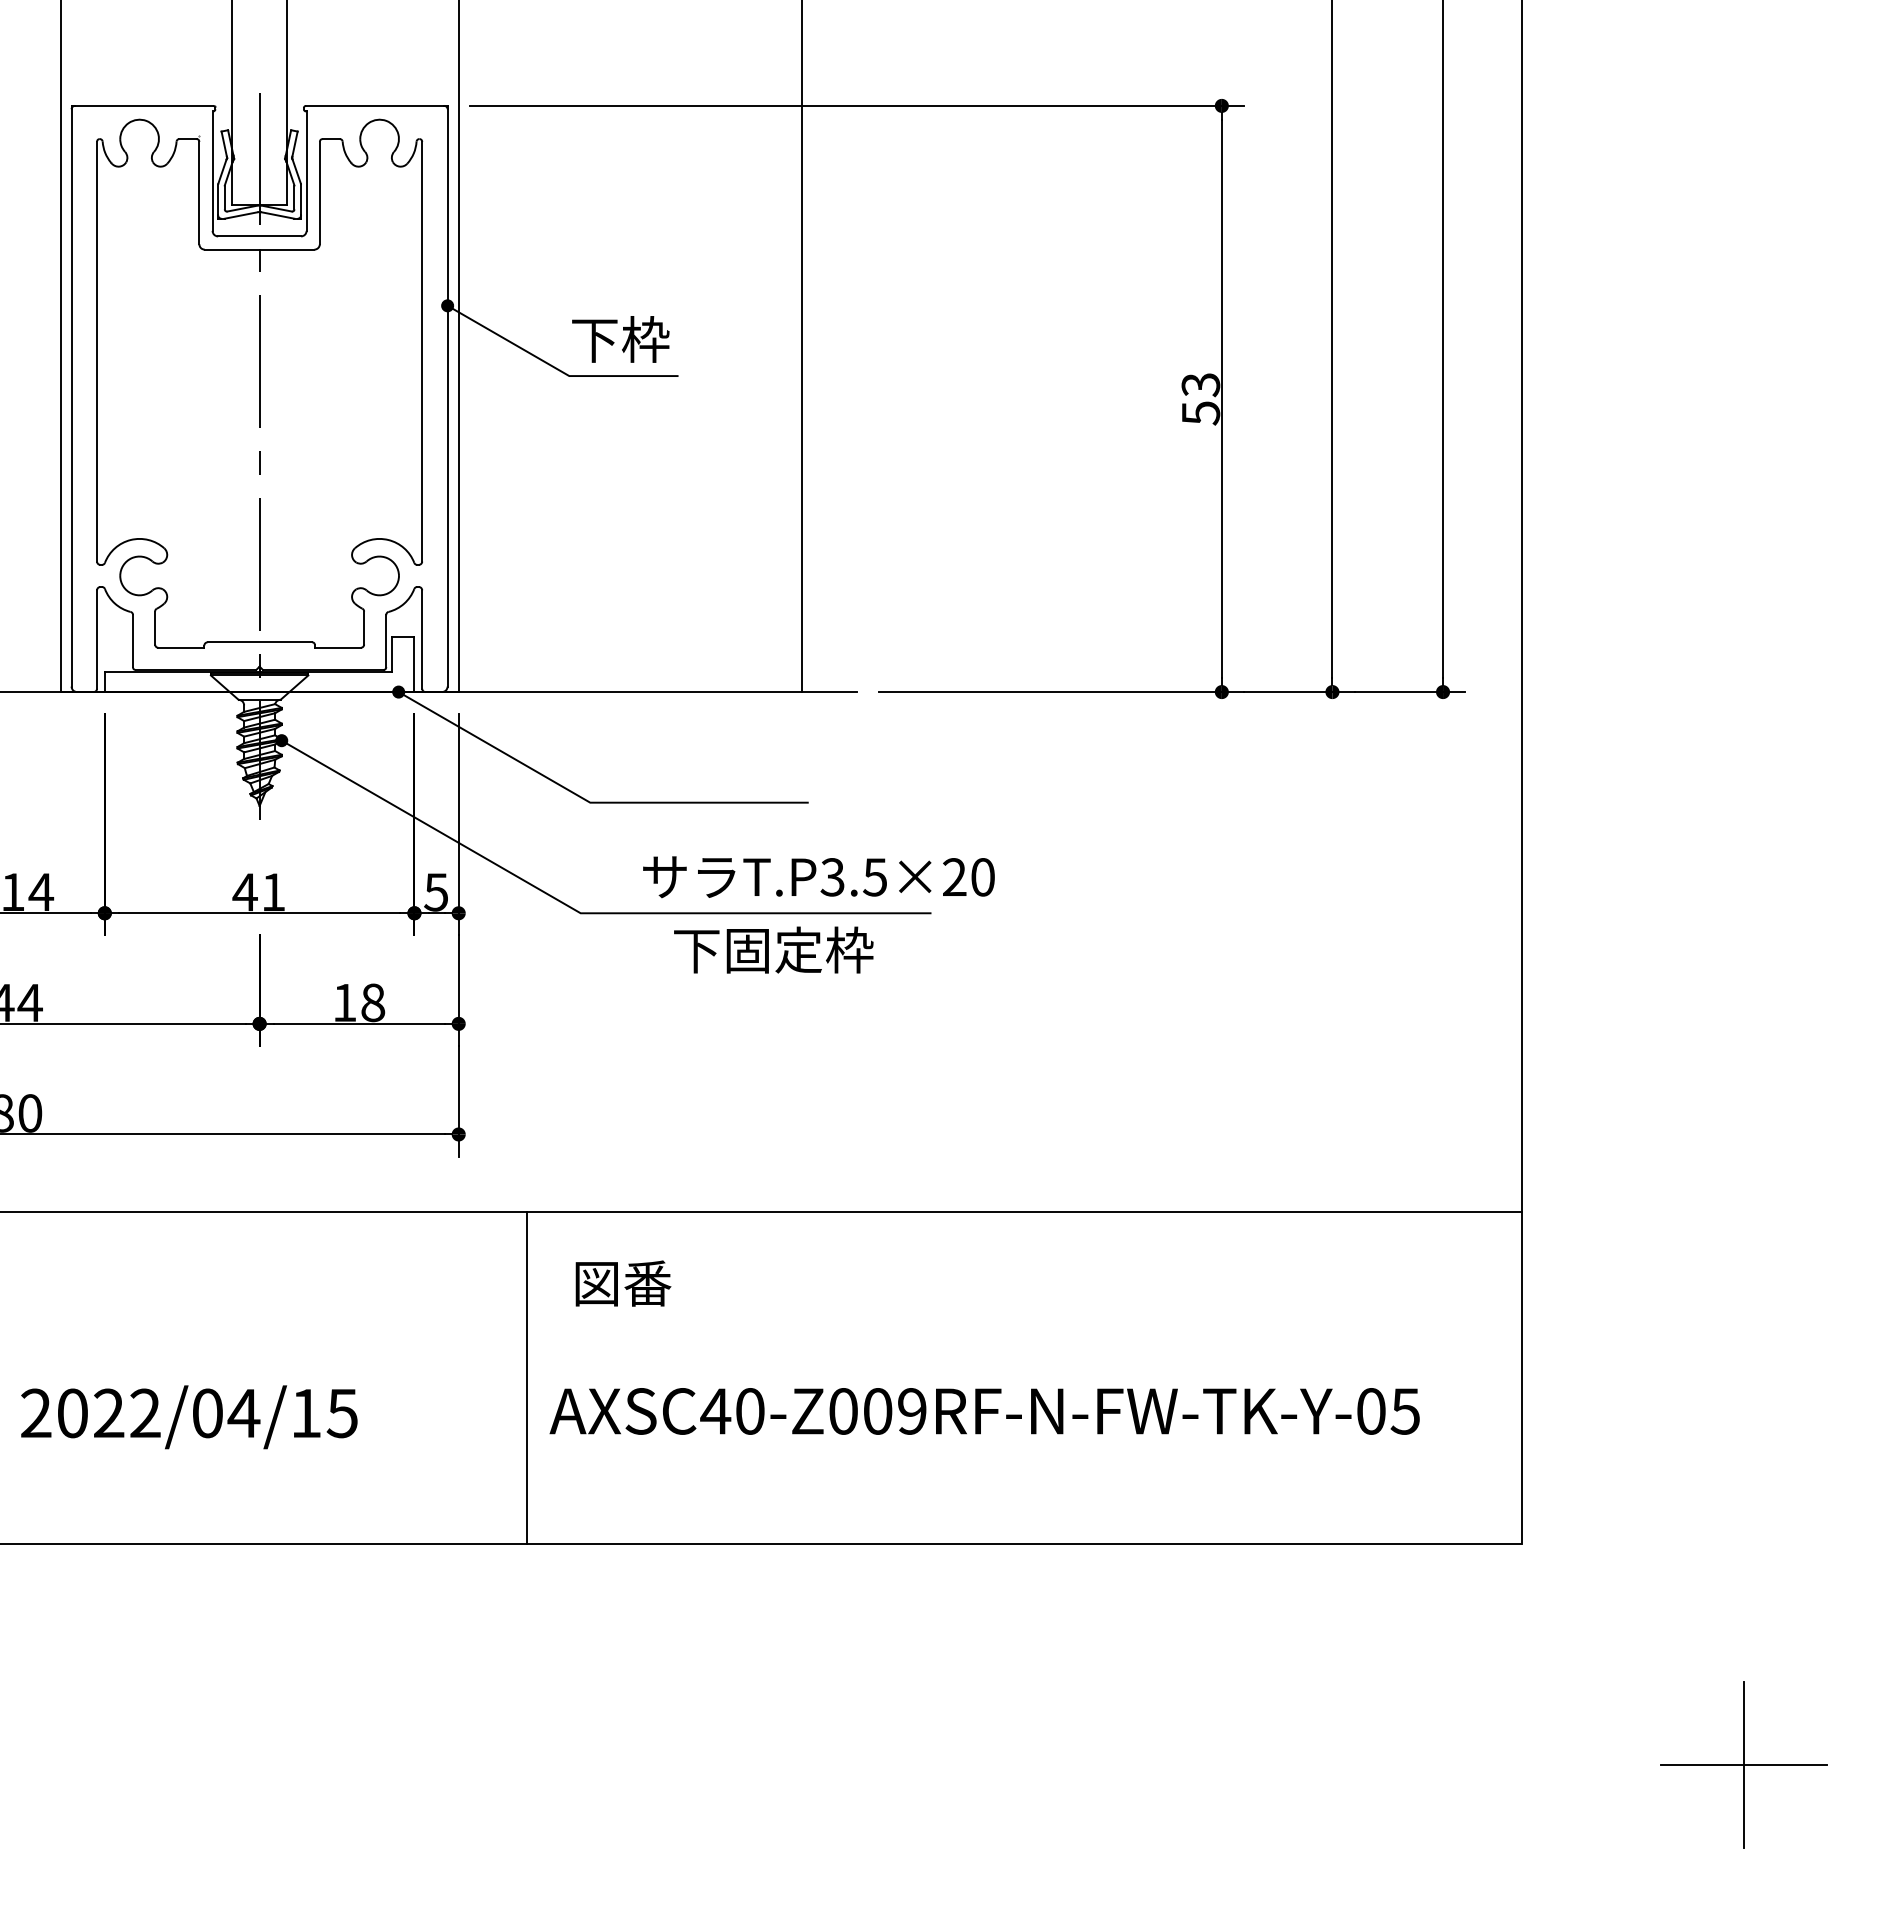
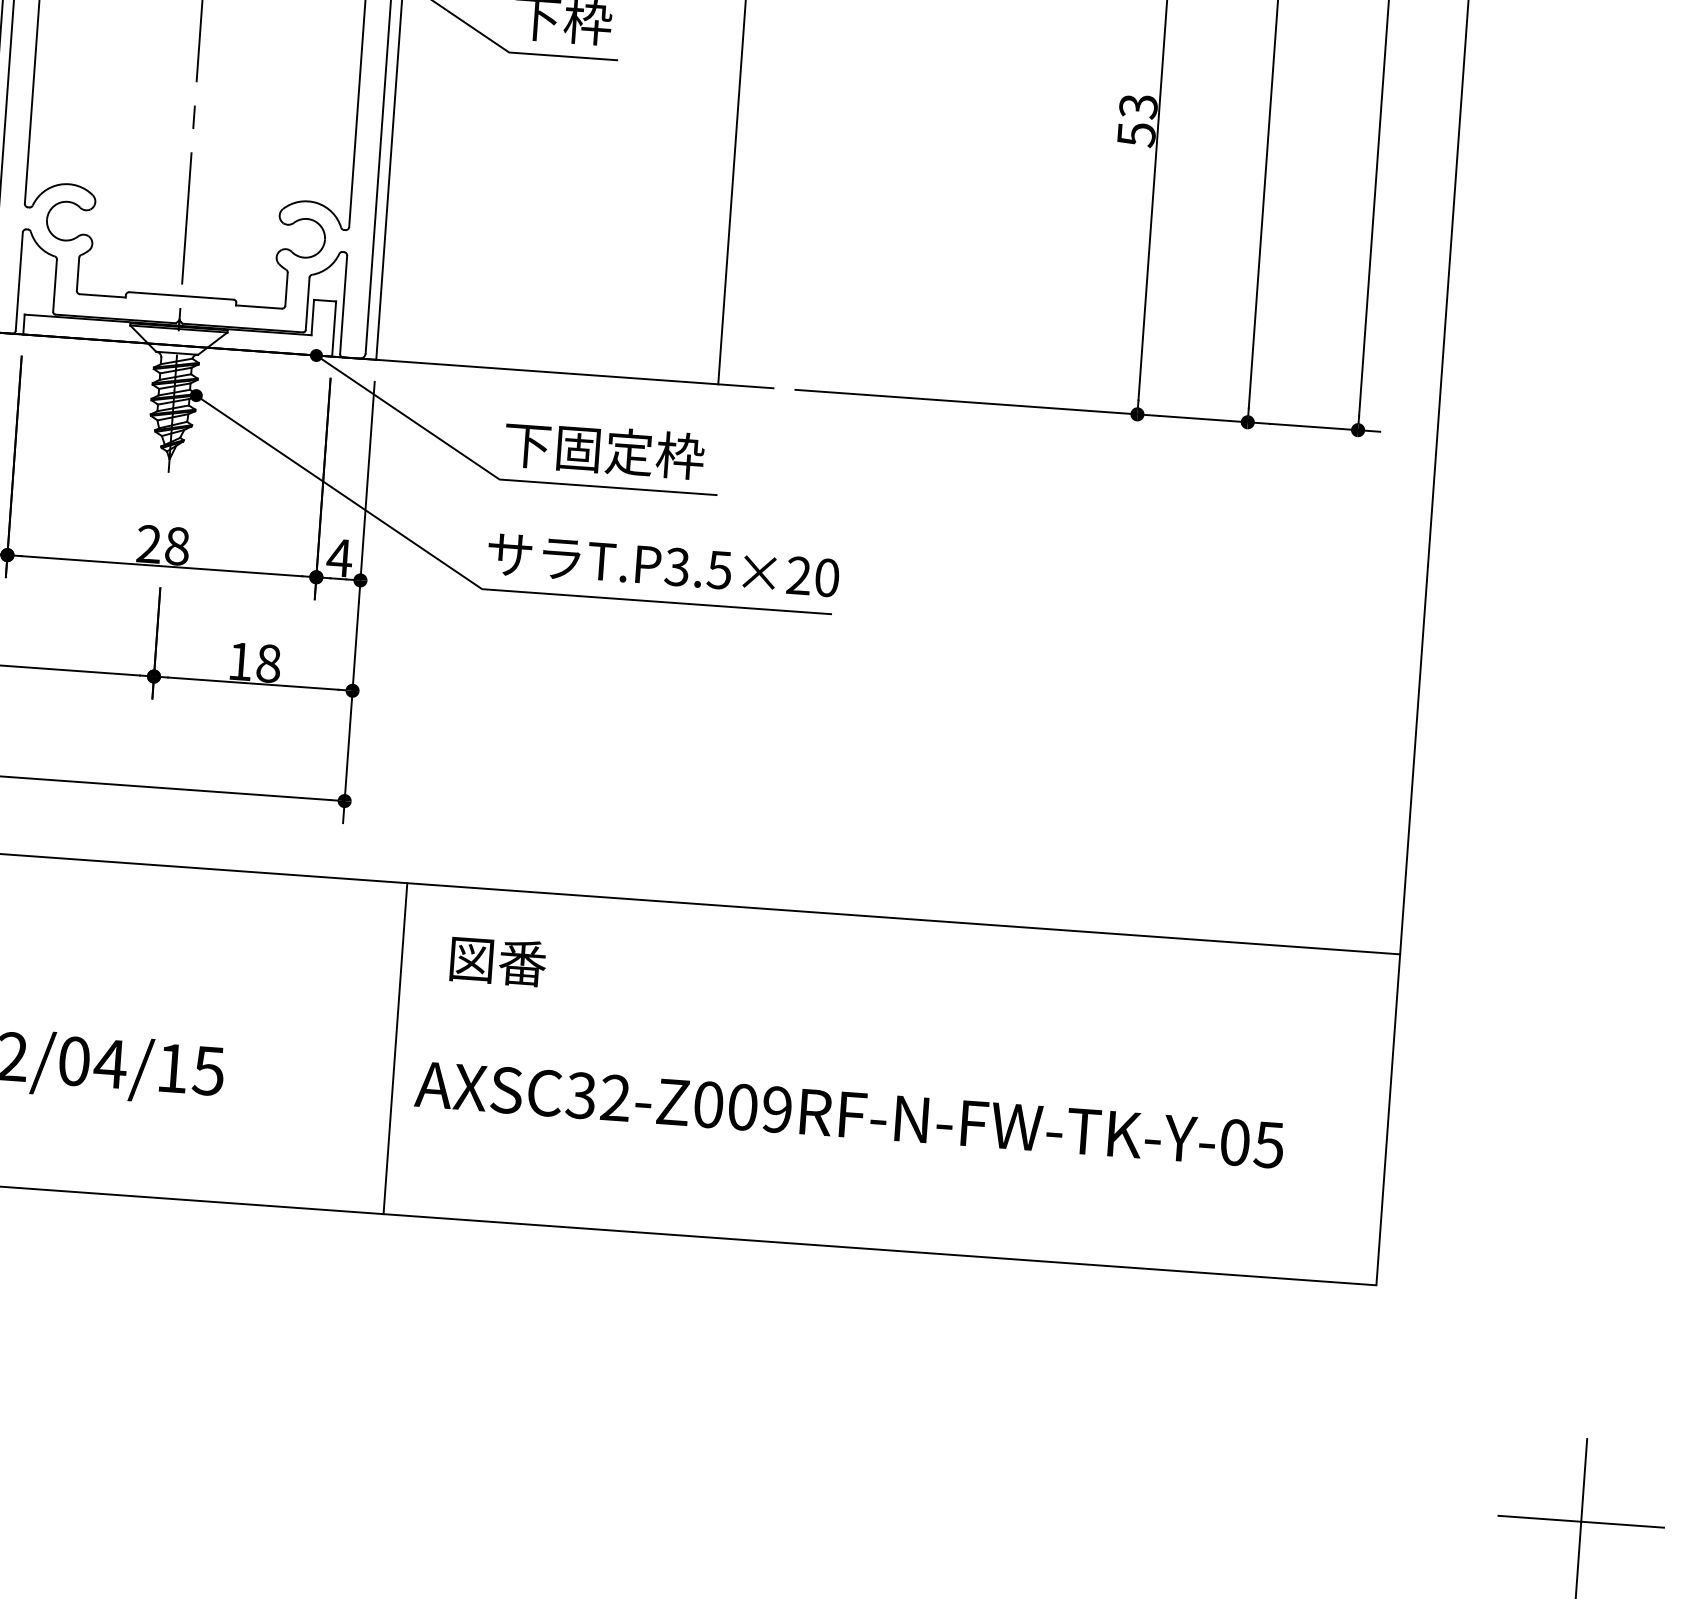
text: (818, 877) -> (663, 566), moved
text: (258, 892) -> (162, 545), 41 -> 28
text: (436, 892) -> (339, 558), 5 -> 4
text: (773, 949) -> (604, 449), moved
text: (732, 1411) -> (597, 1096), AXSC40-Z009RF-N-FW-TK-Y-05 -> AXSC32-Z009RF-N-FW-TK-Y-05

